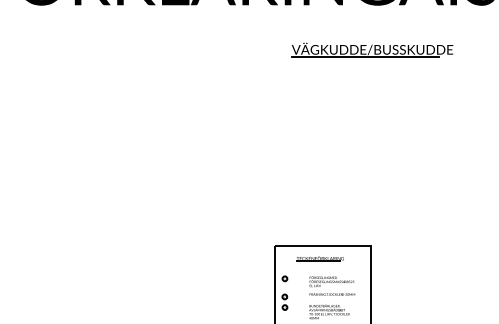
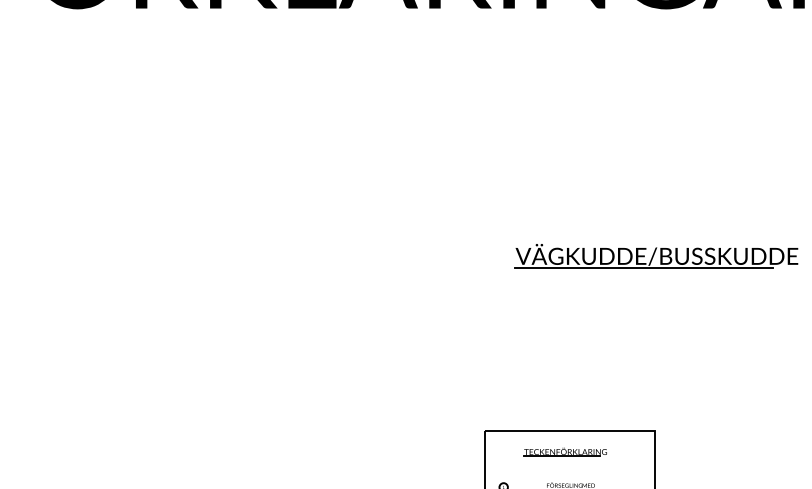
part: (372, 49) -> (656, 255), moved

